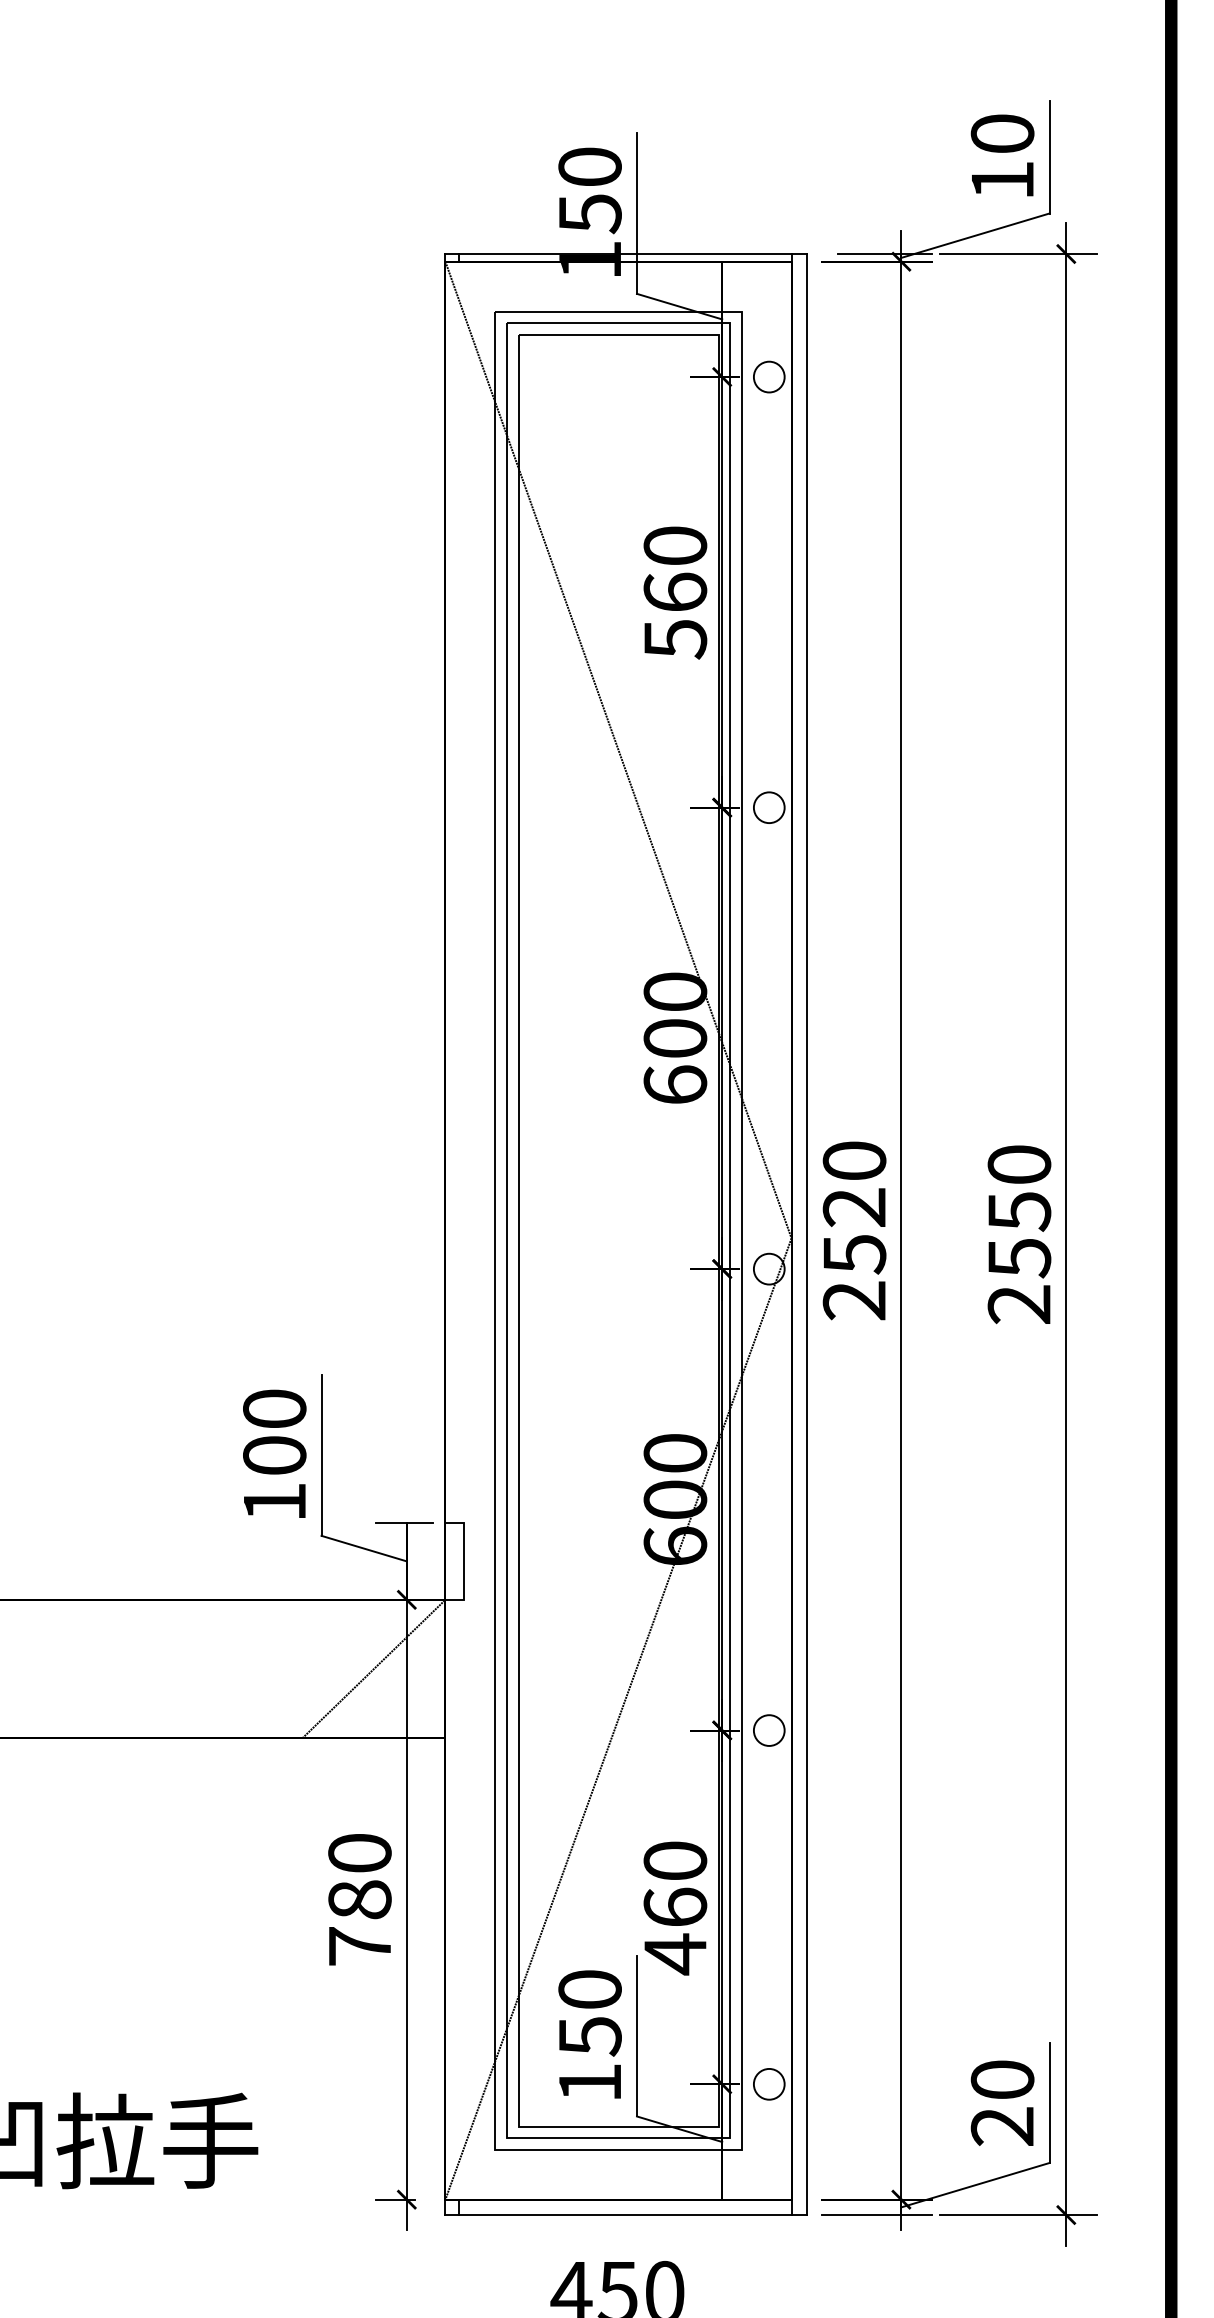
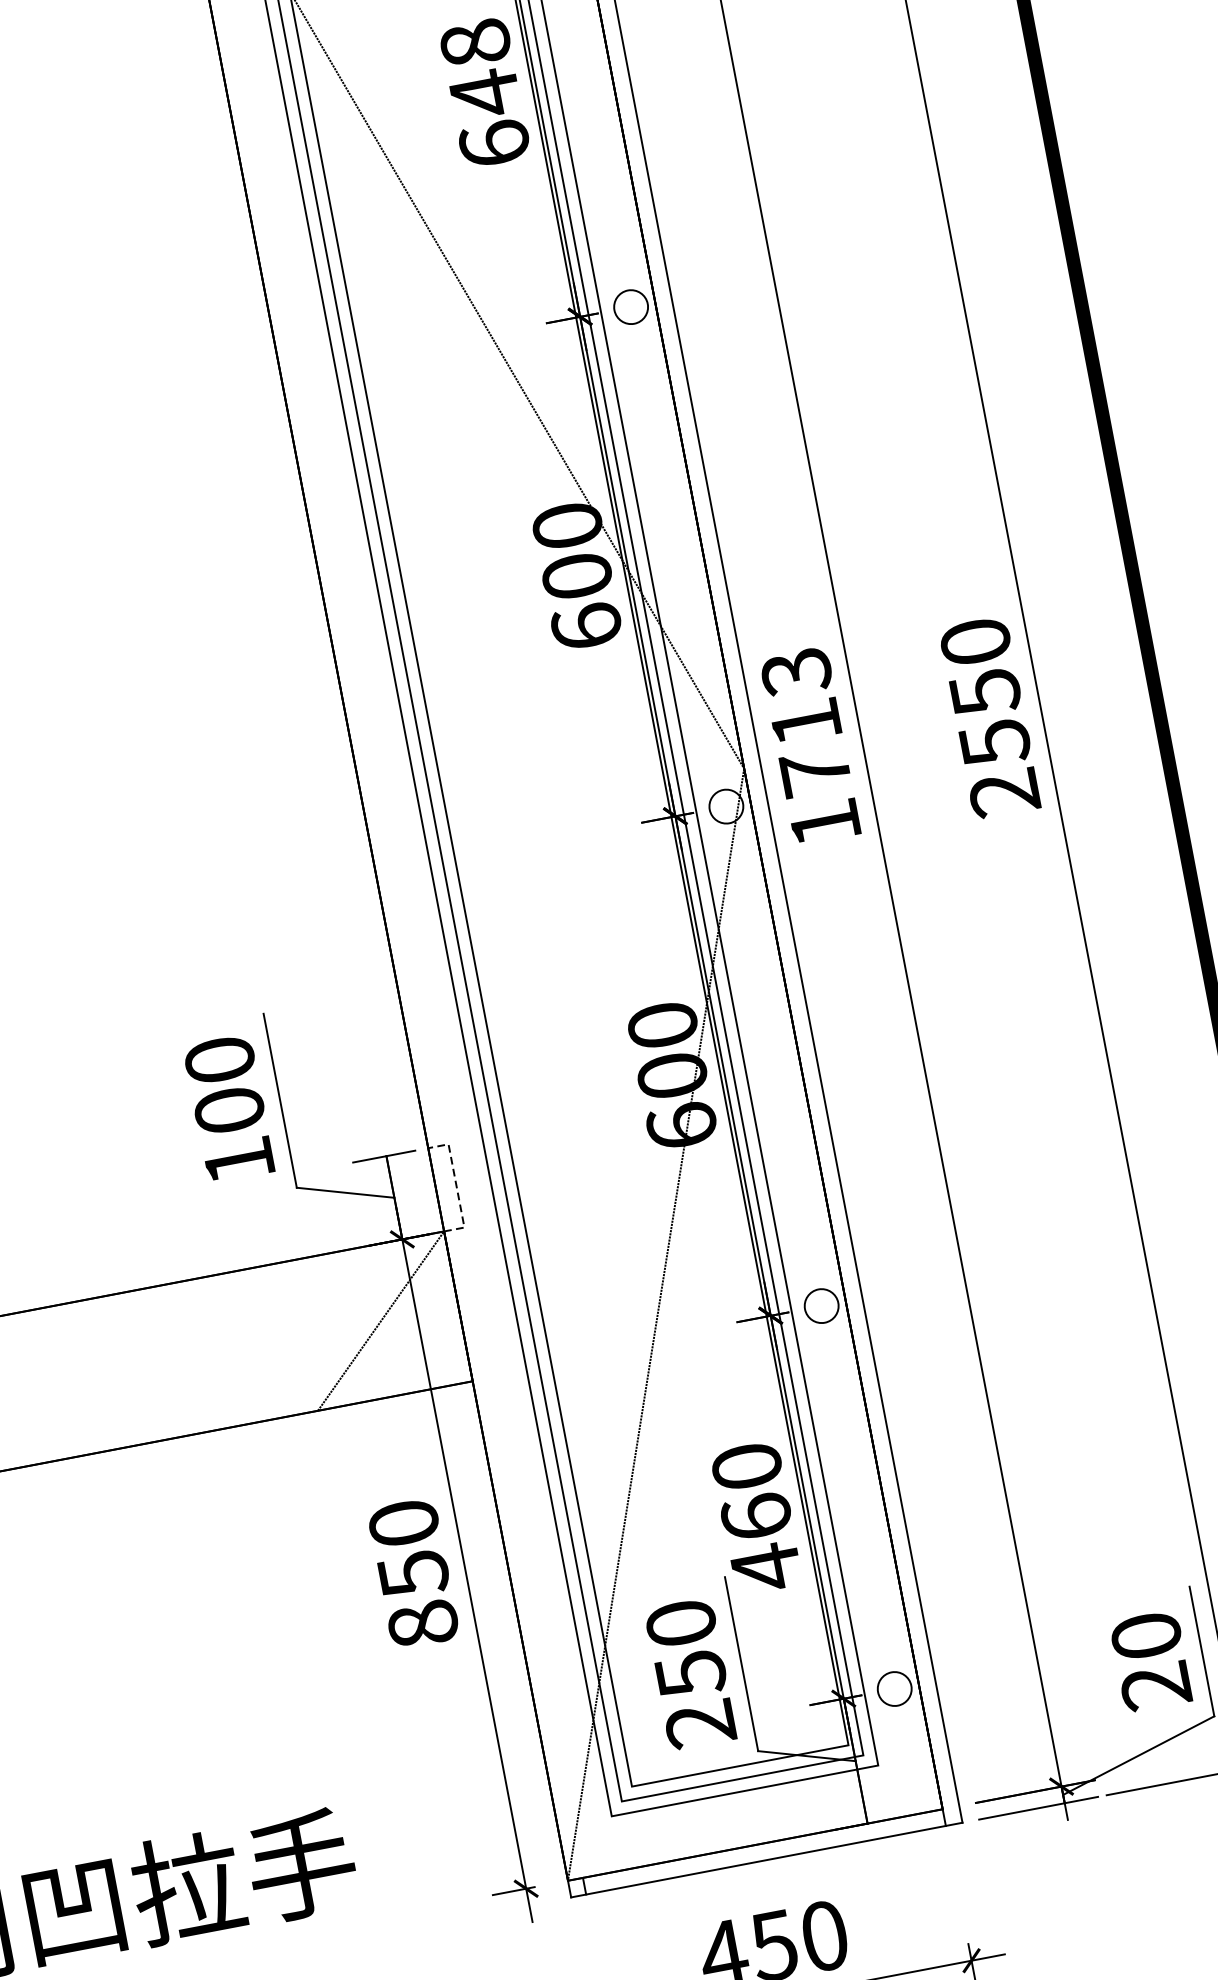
text: (675, 592) -> (485, 93), 560 -> 648
text: (854, 1230) -> (810, 747), 2520 -> 1713
line: (464, 1560) -> (456, 1184), solid -> dashed
text: (359, 1922) -> (417, 1598), 780 -> 850
text: (589, 2082) -> (699, 1724), 150 -> 250

